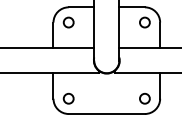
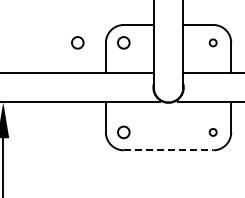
circle: (29, 22) -> (77, 42), added
circle: (144, 22) -> (212, 42), size x0.6
circle: (144, 98) -> (212, 132), size x0.6
line: (106, 114) -> (168, 150), solid -> dashed

